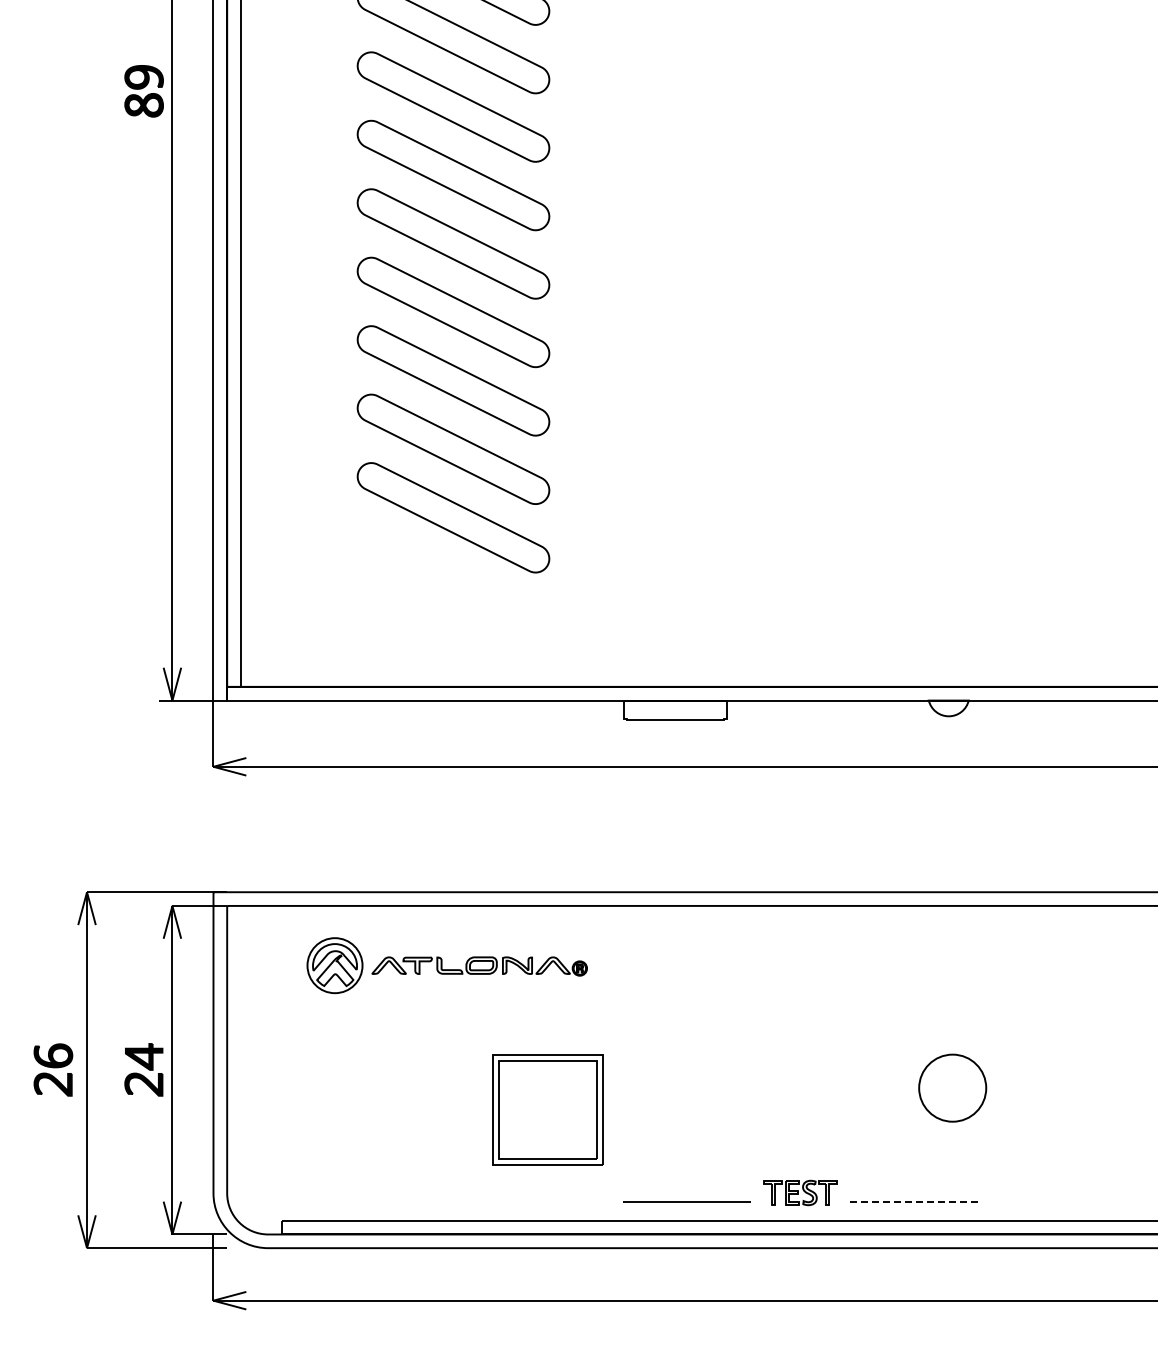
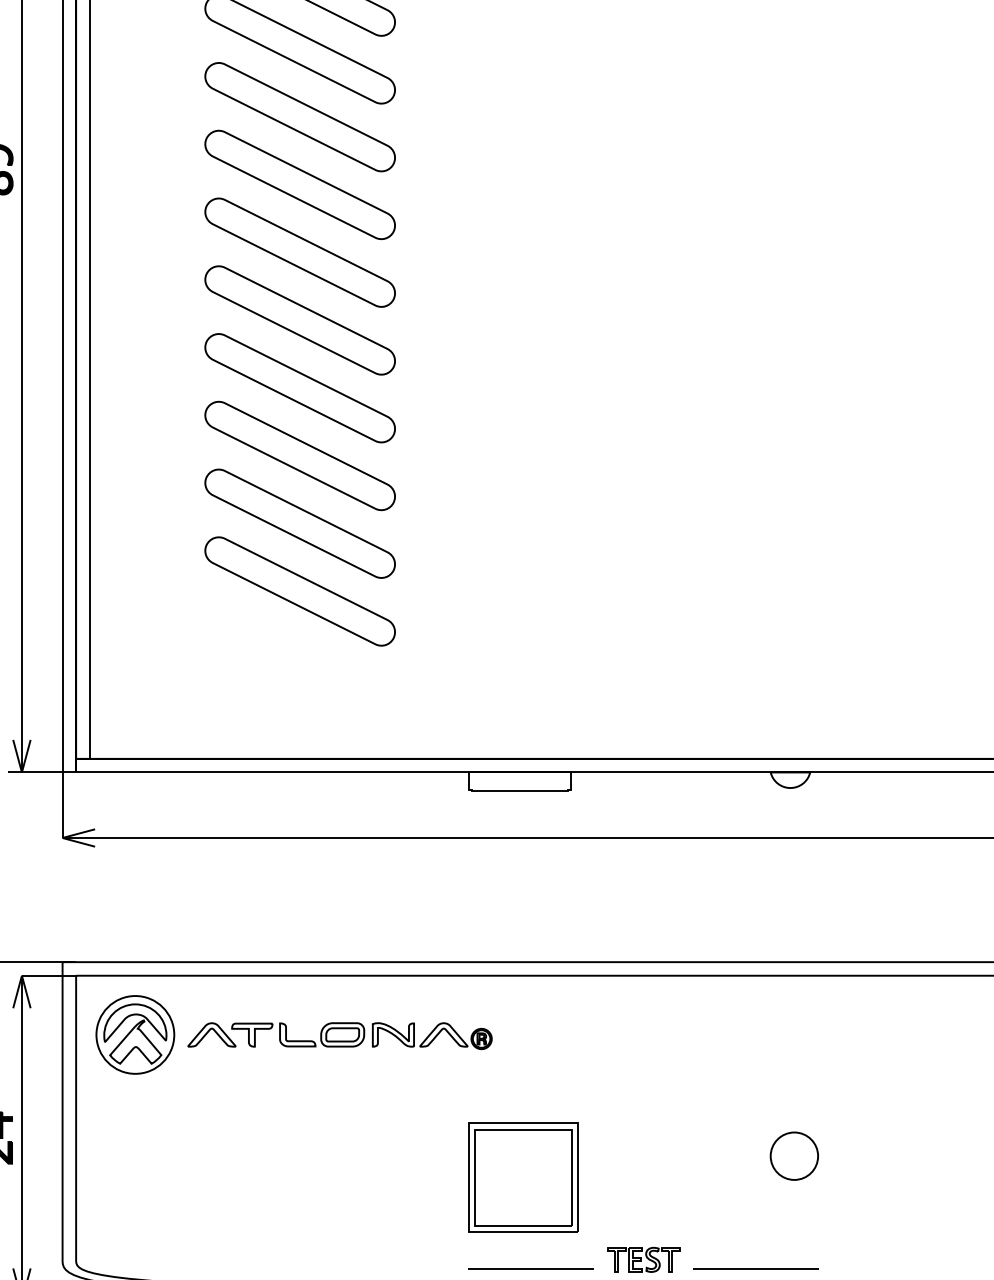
part: (446, 965) -> (293, 1034), size x1.43
part: (952, 1088) -> (794, 1156), size x0.71
part: (547, 1109) -> (522, 1177), moved
line: (914, 1202) -> (756, 1269), dashed -> solid

